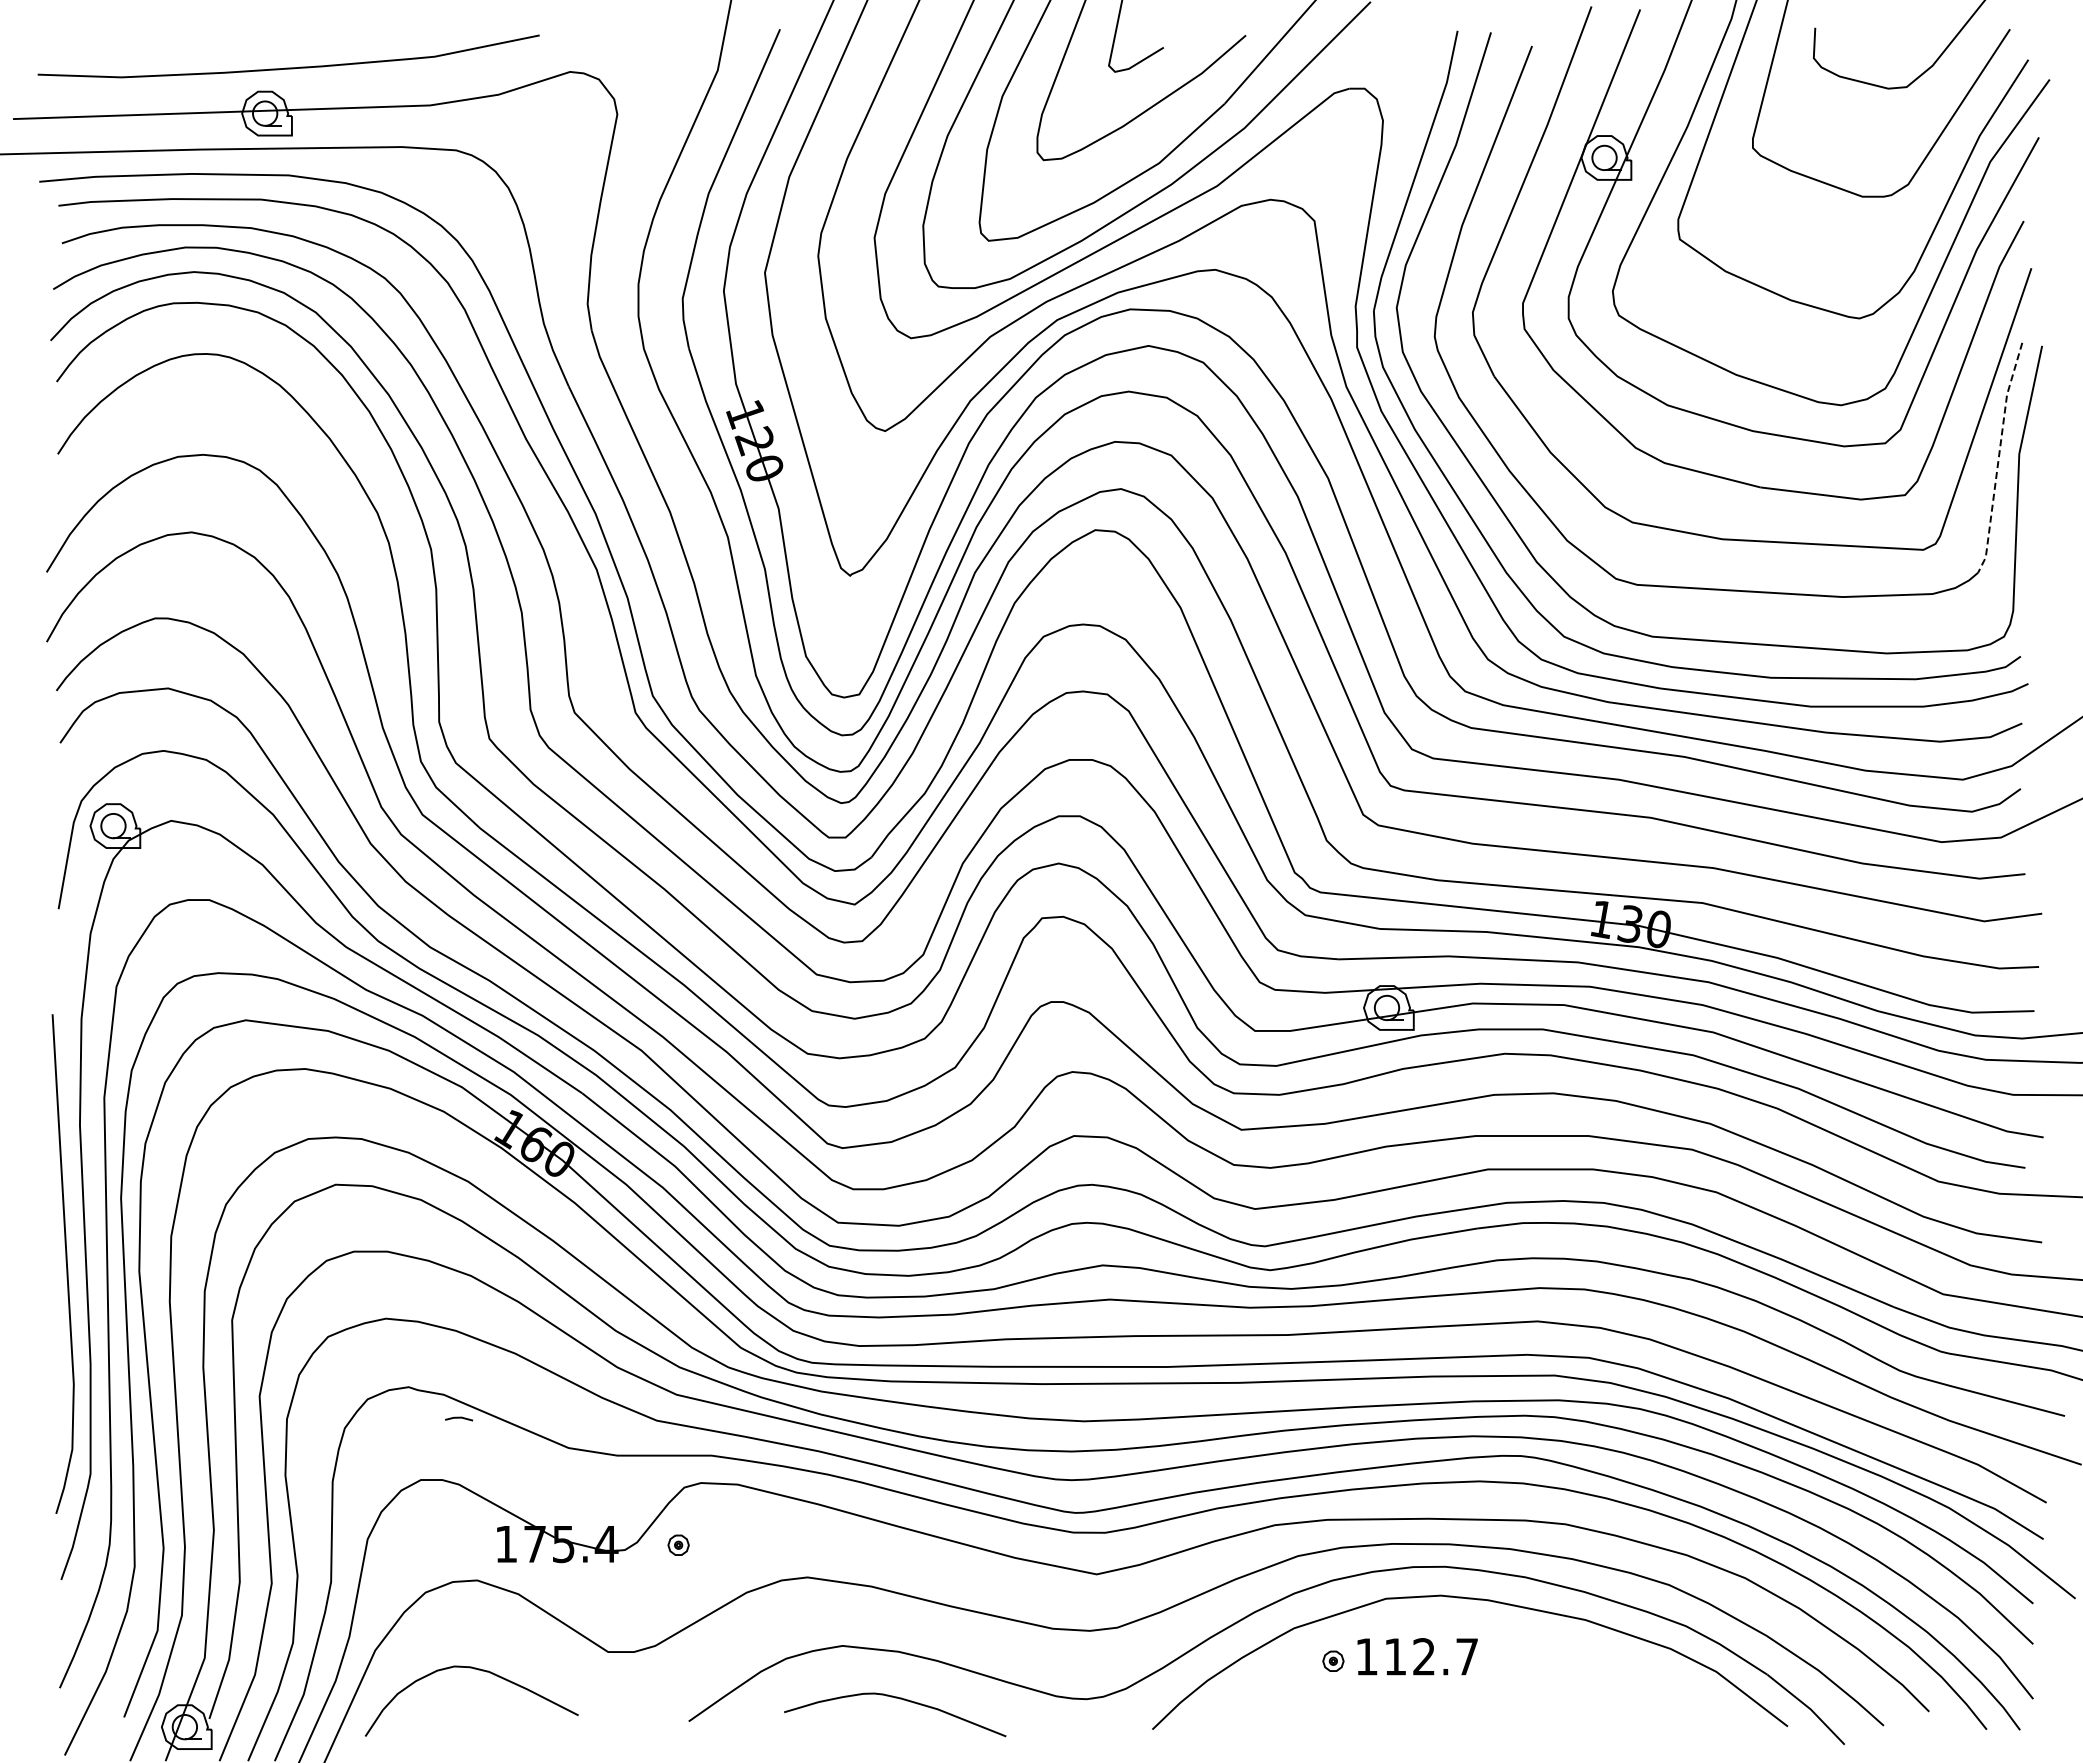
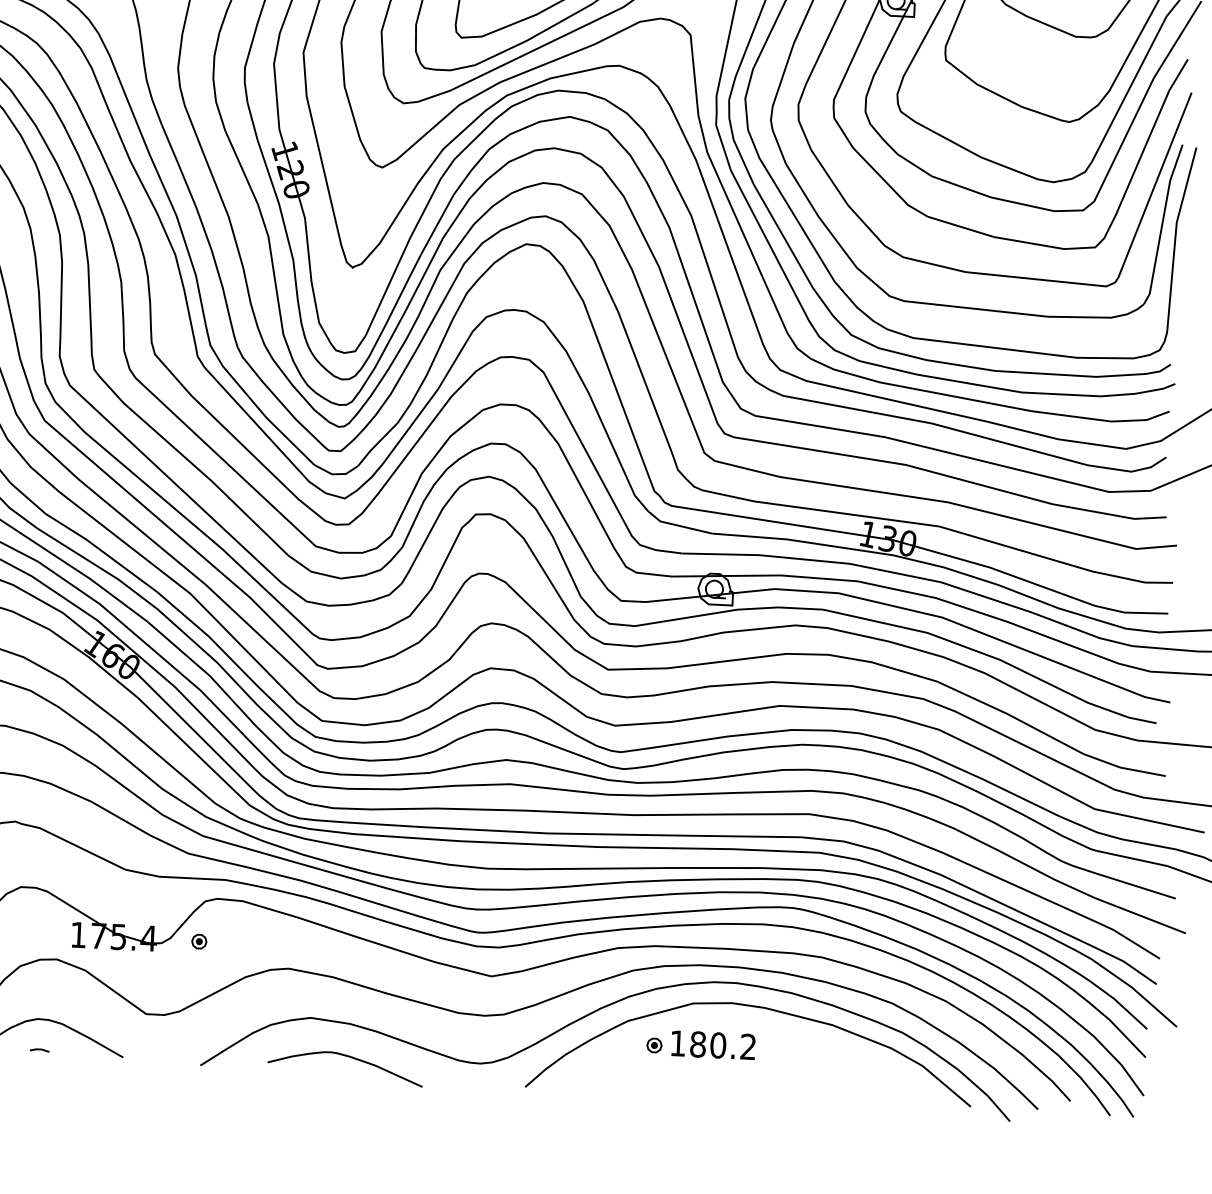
line: (1998, 457) -> (1162, 224), dashed -> solid
line: (459, 1418) -> (40, 1050), moved
text: (1430, 1656) -> (722, 1045), 112.7 -> 180.2

